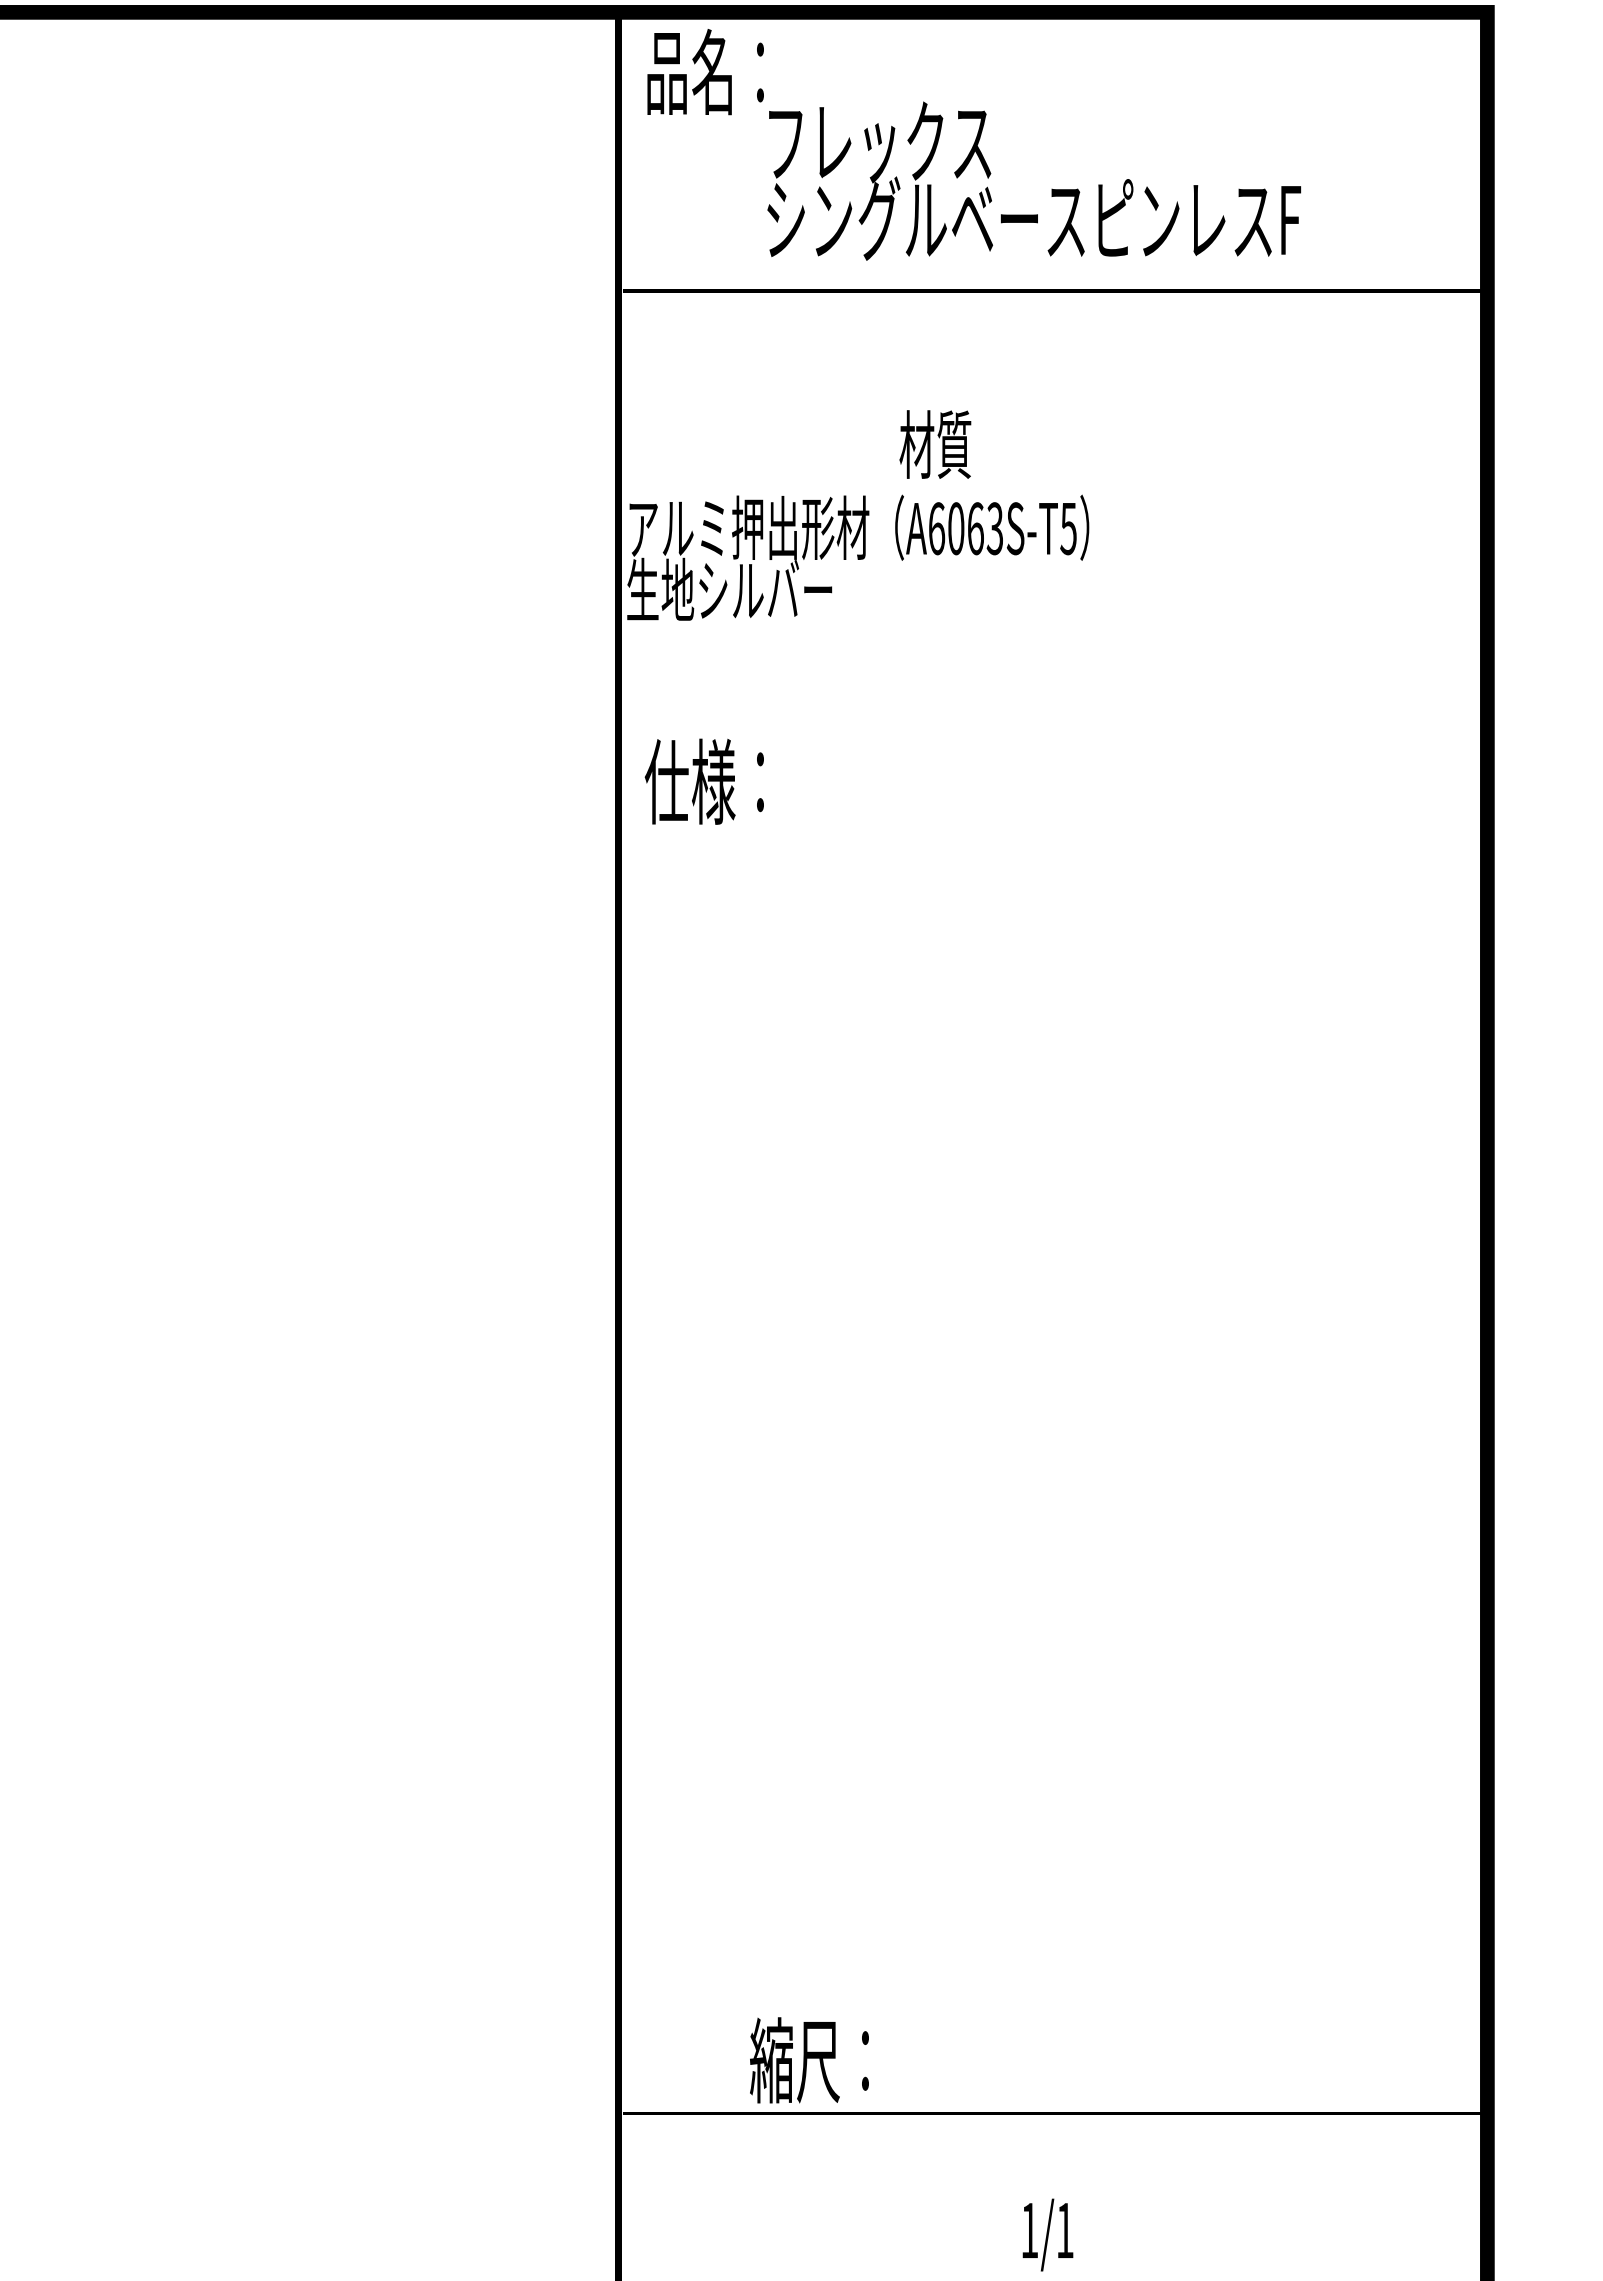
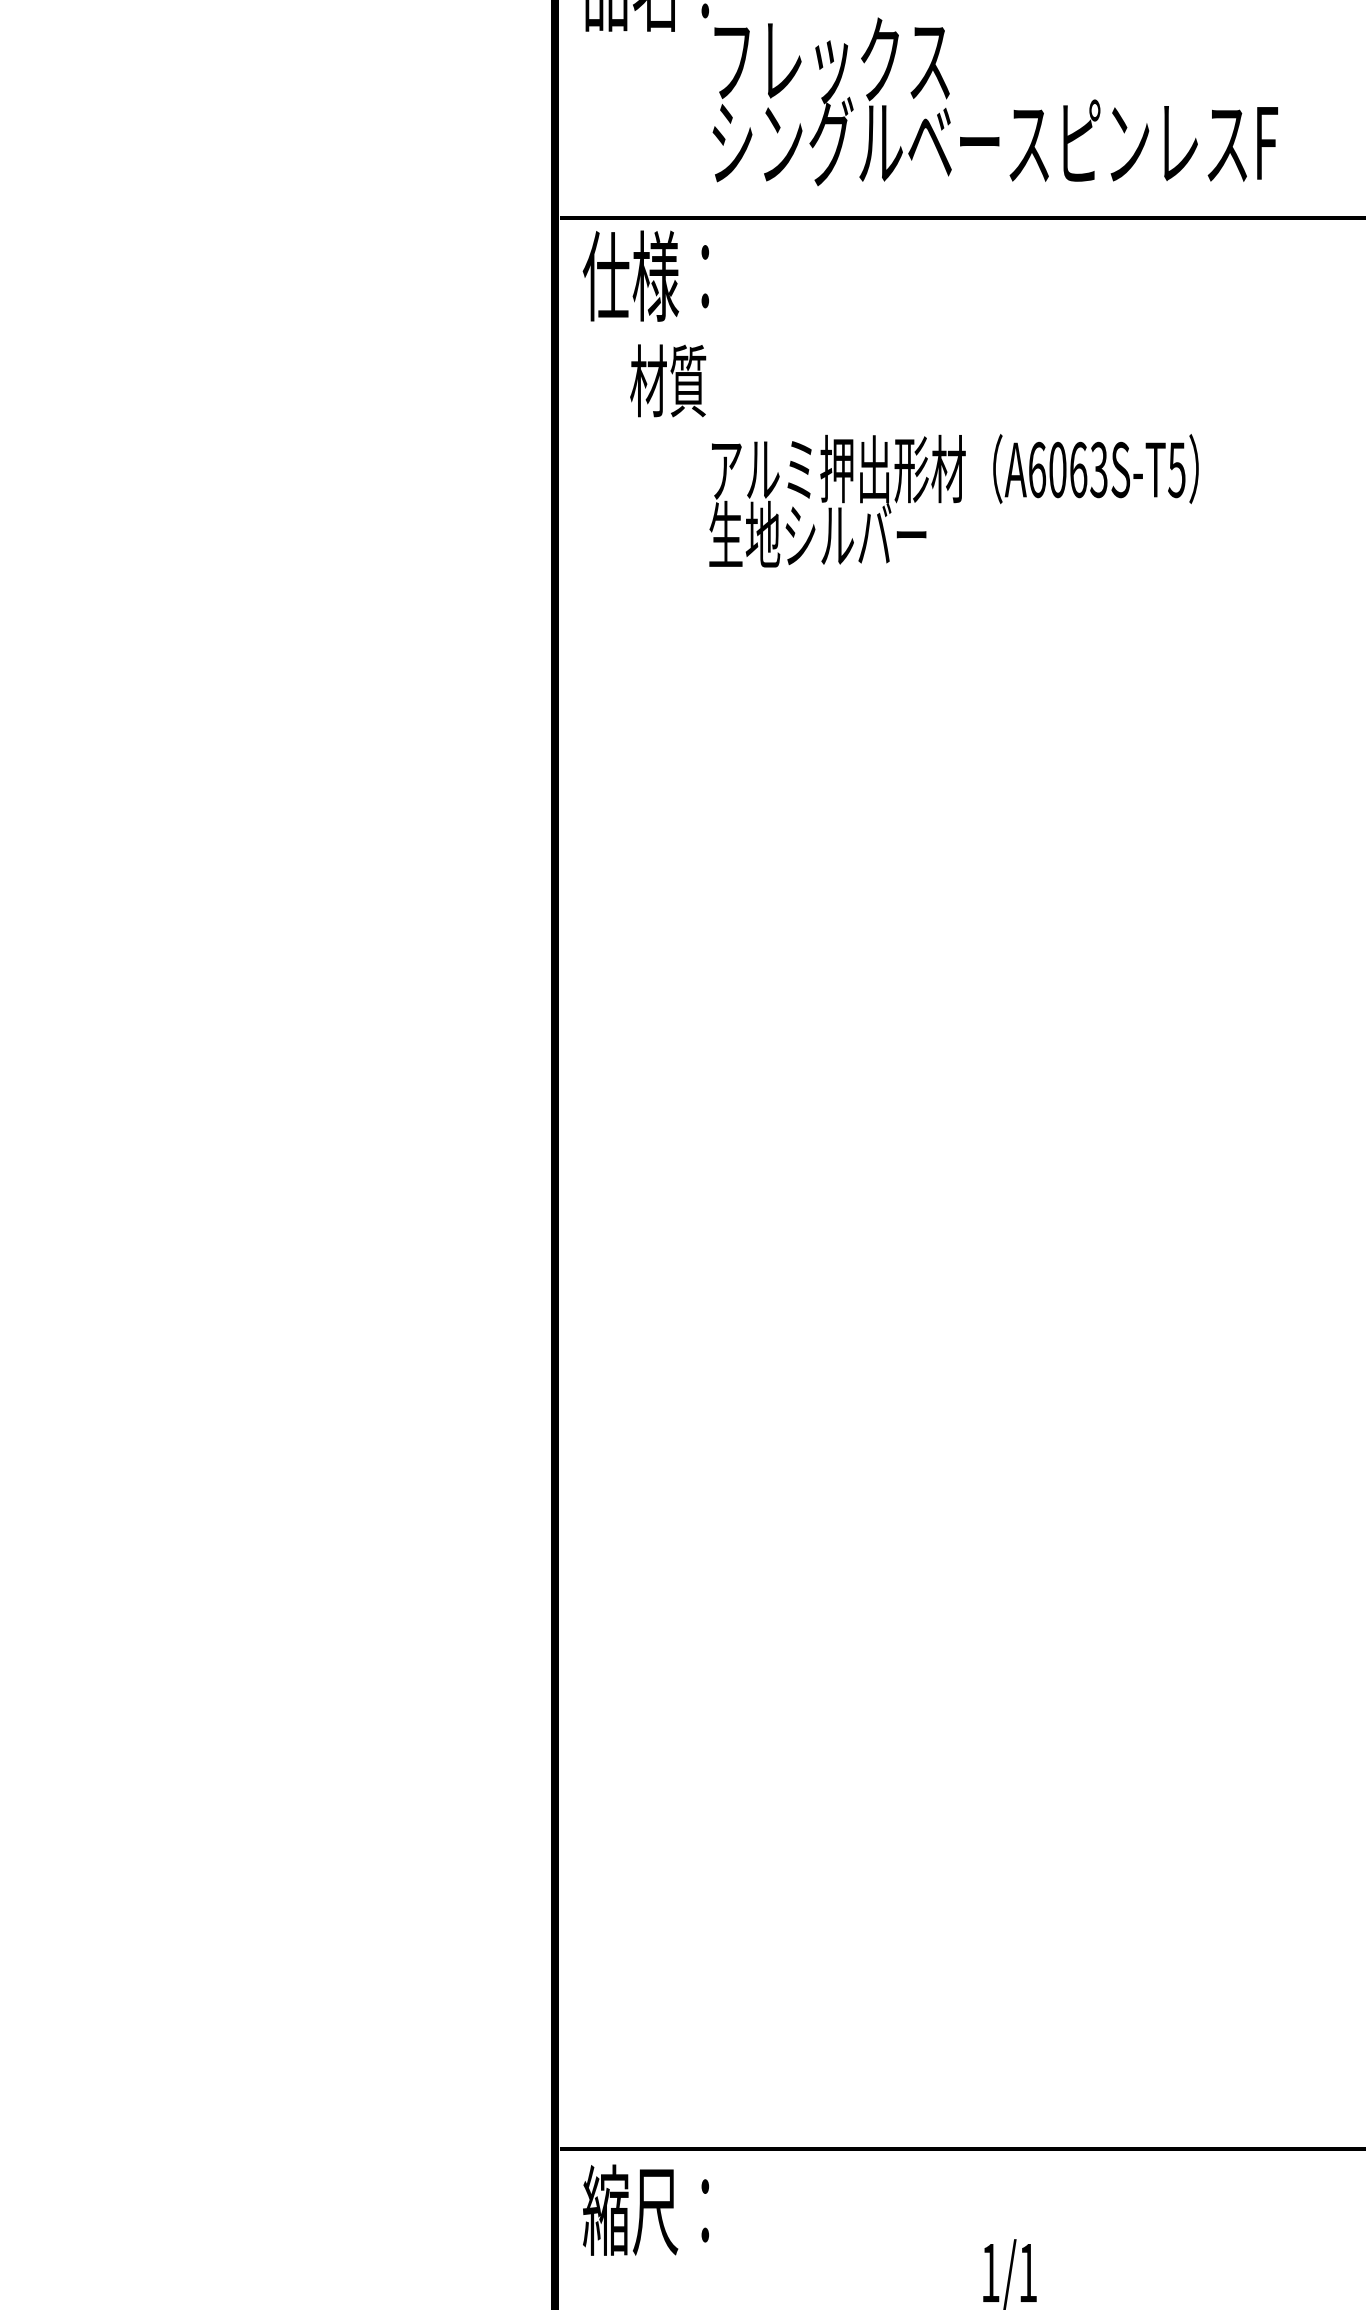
text: (935, 444) -> (668, 380), moved
text: (858, 557) -> (954, 500), moved
text: (703, 781) -> (644, 275), moved
text: (809, 2060) -> (646, 2210), moved

